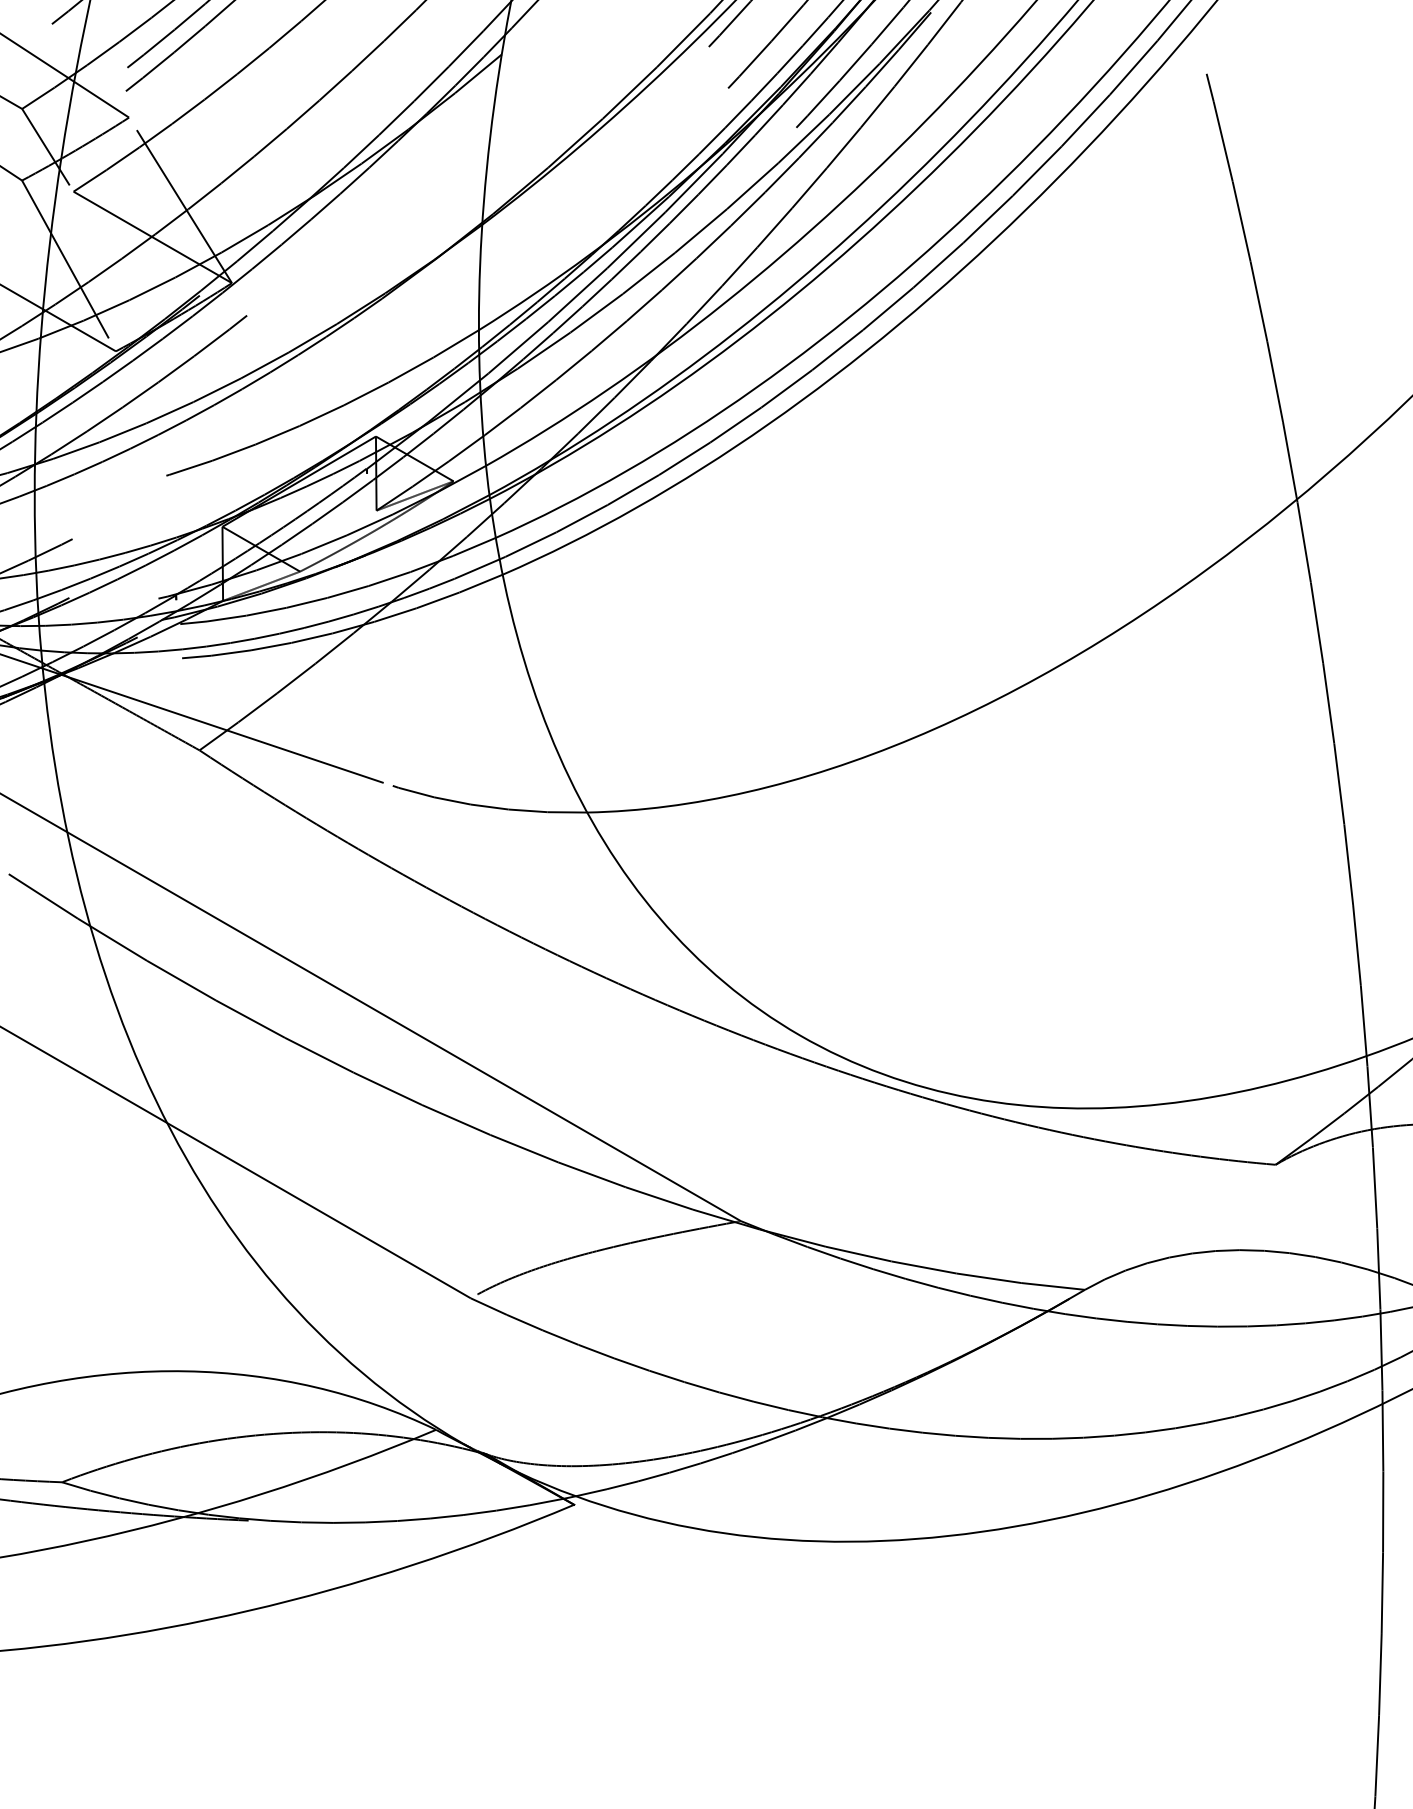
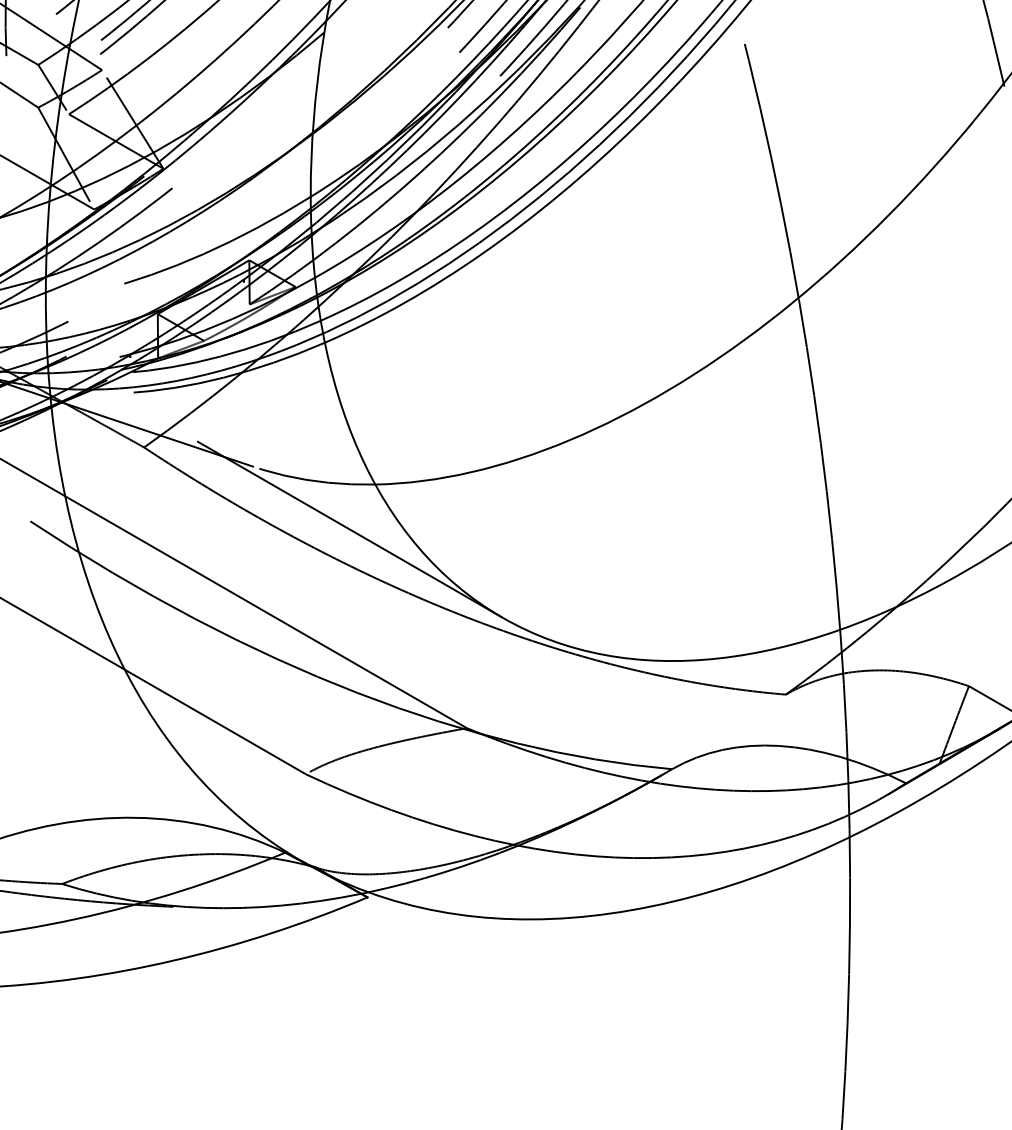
line: (543, 887) -> (349, 529), added

